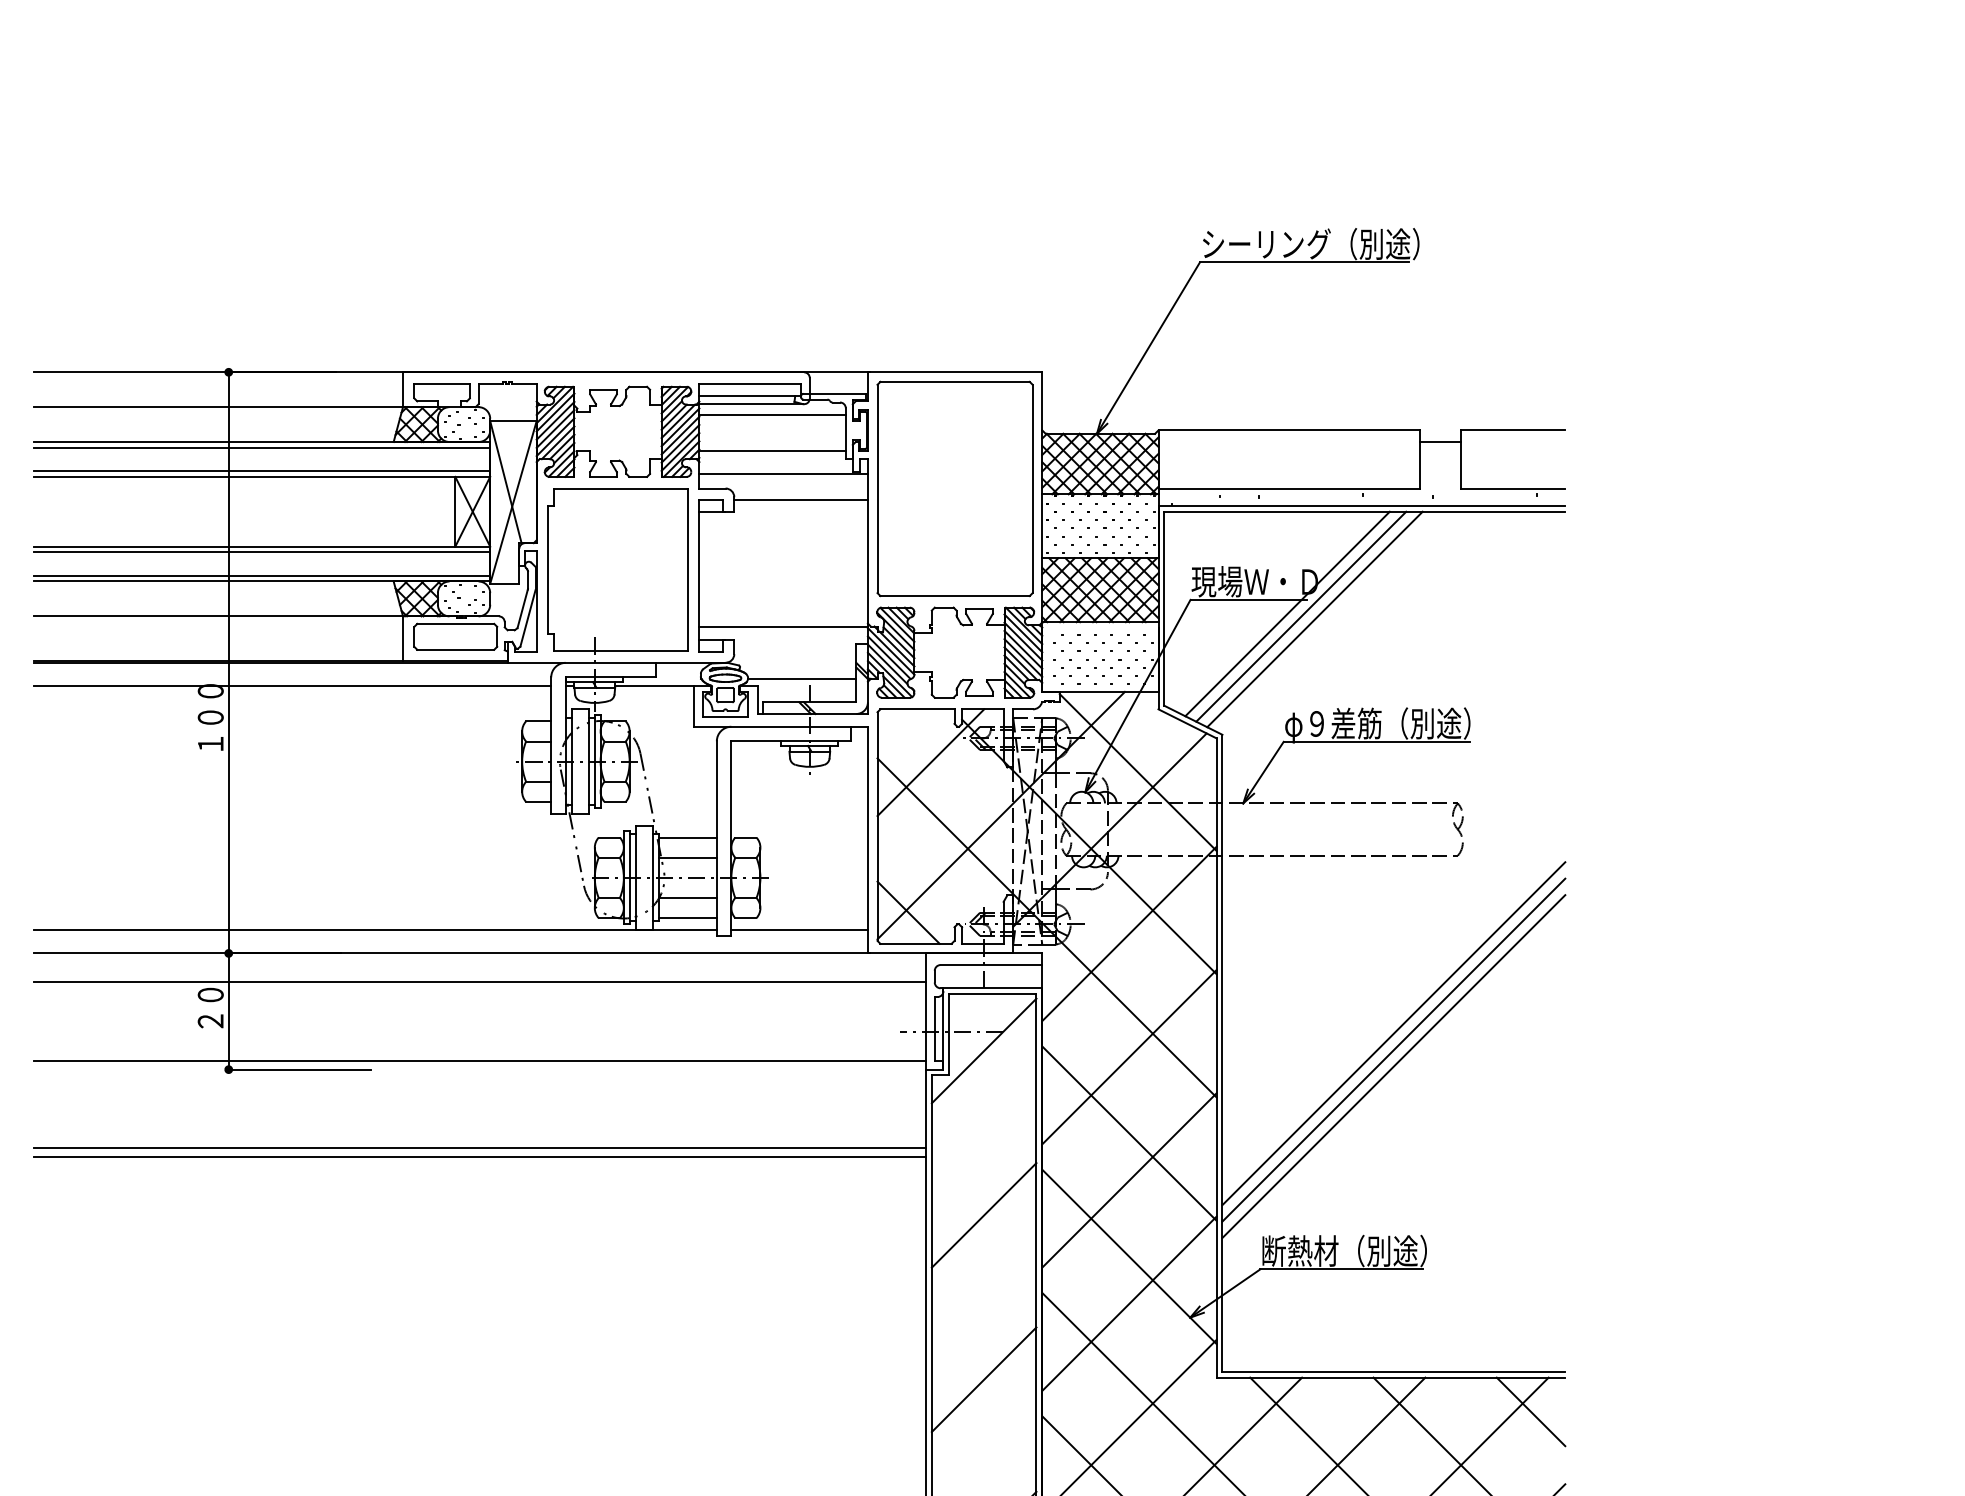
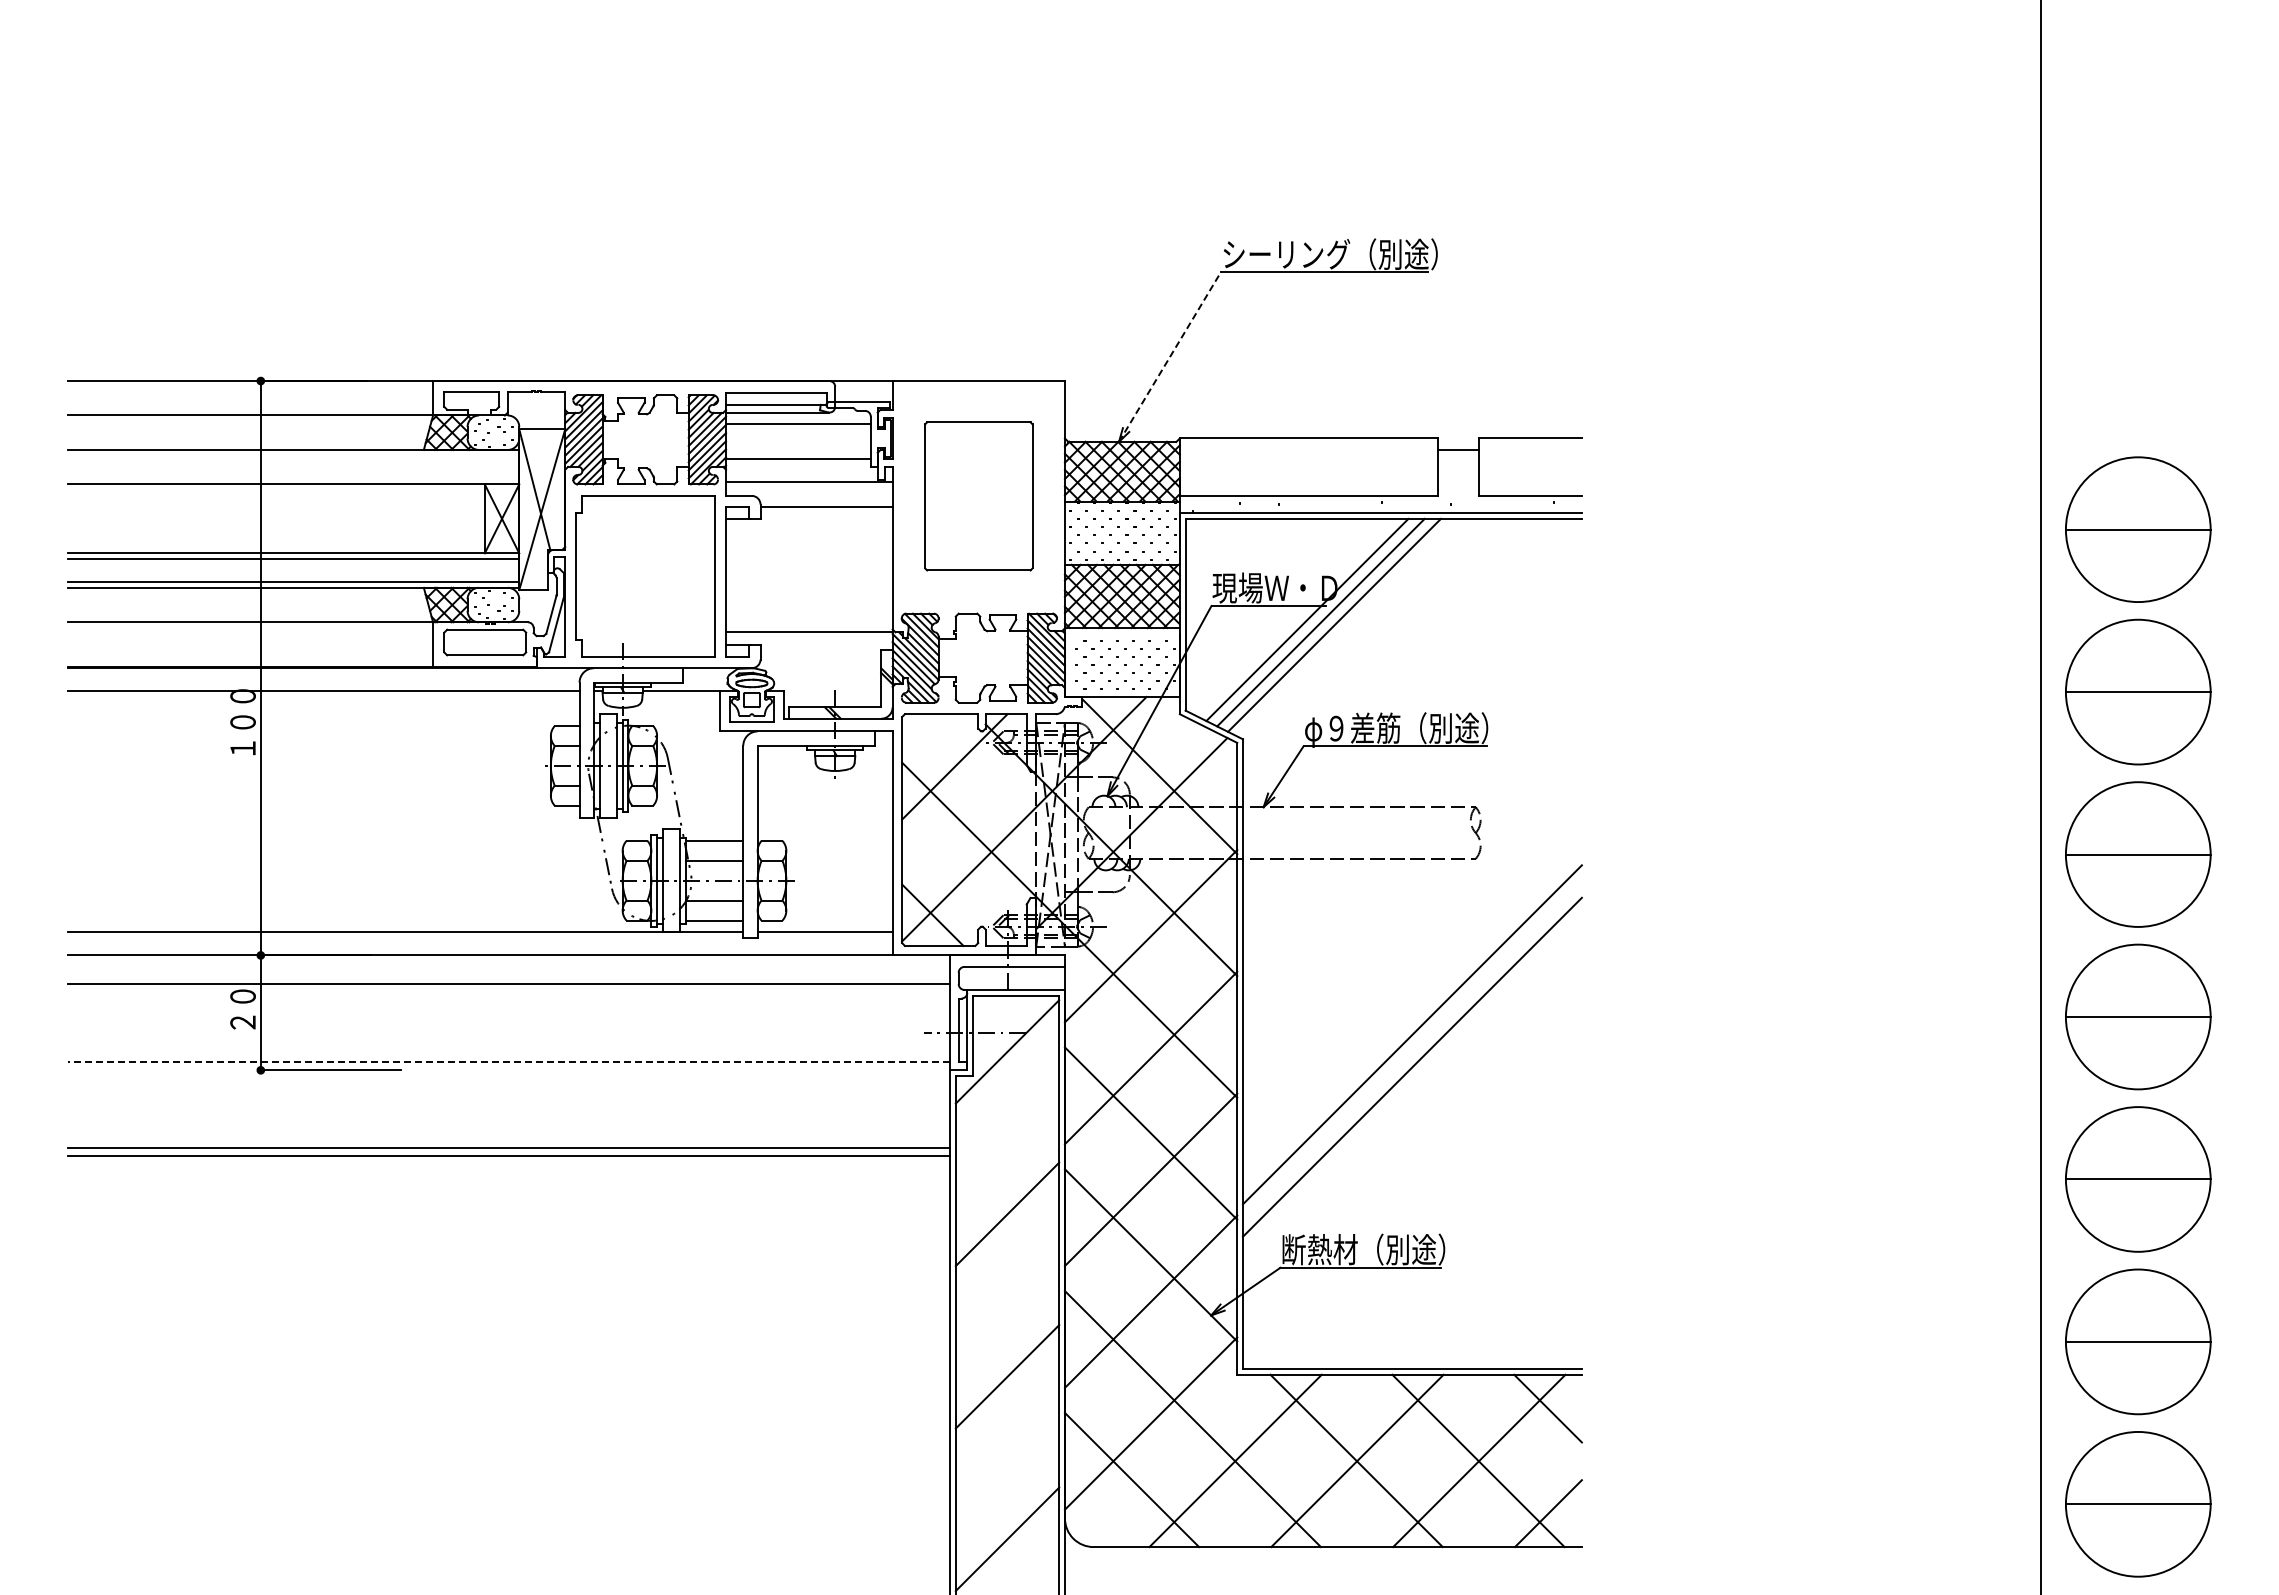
line: (1148, 348) -> (1169, 357), solid -> dashed
line: (261, 447) -> (293, 455), removed
line: (261, 470) -> (293, 478), removed
part: (954, 489) -> (978, 496), size x0.7
line: (802, 679) -> (827, 684), removed
line: (1393, 1049) -> (1412, 1050), removed
line: (480, 1060) -> (509, 1061), solid -> dashed

